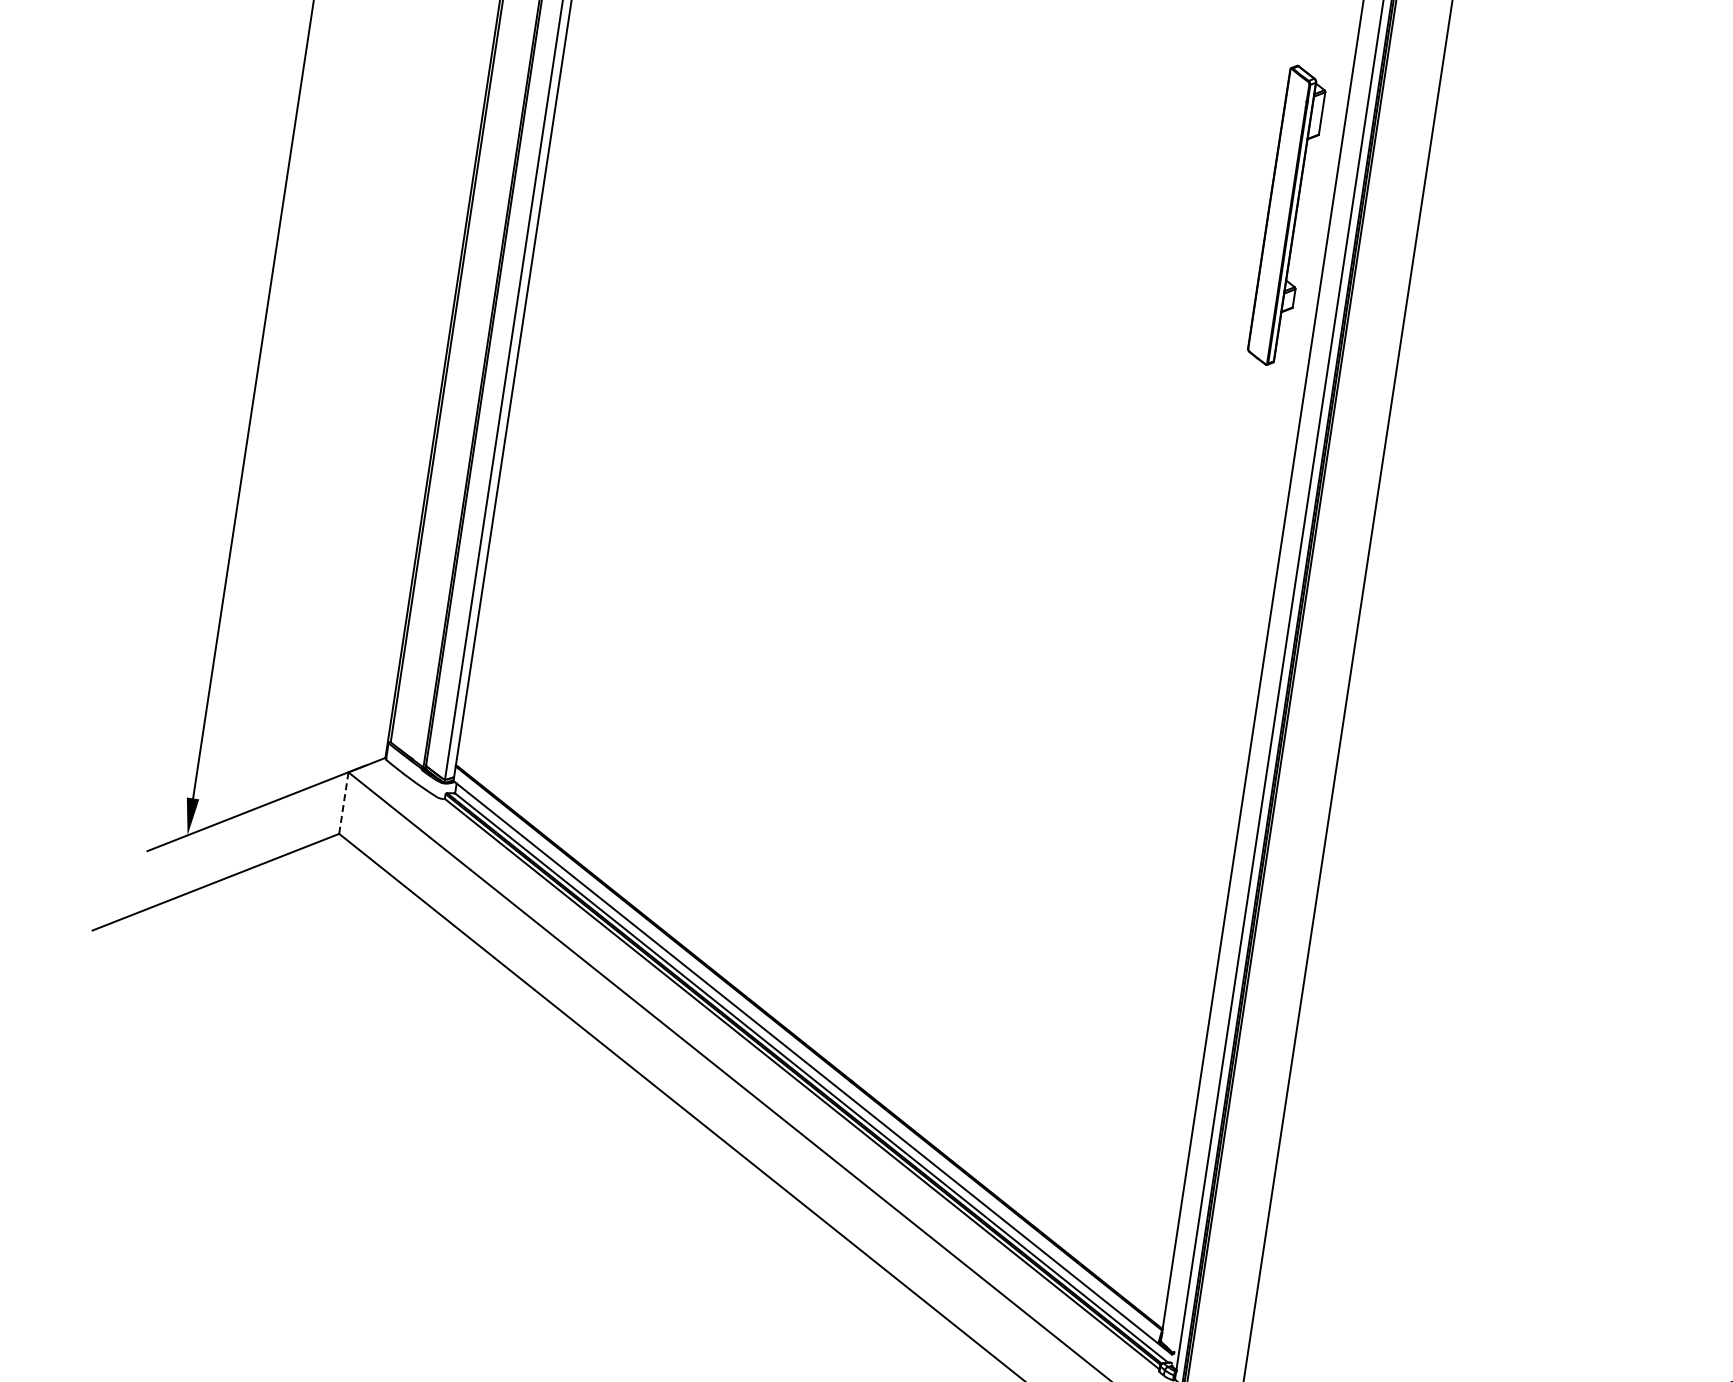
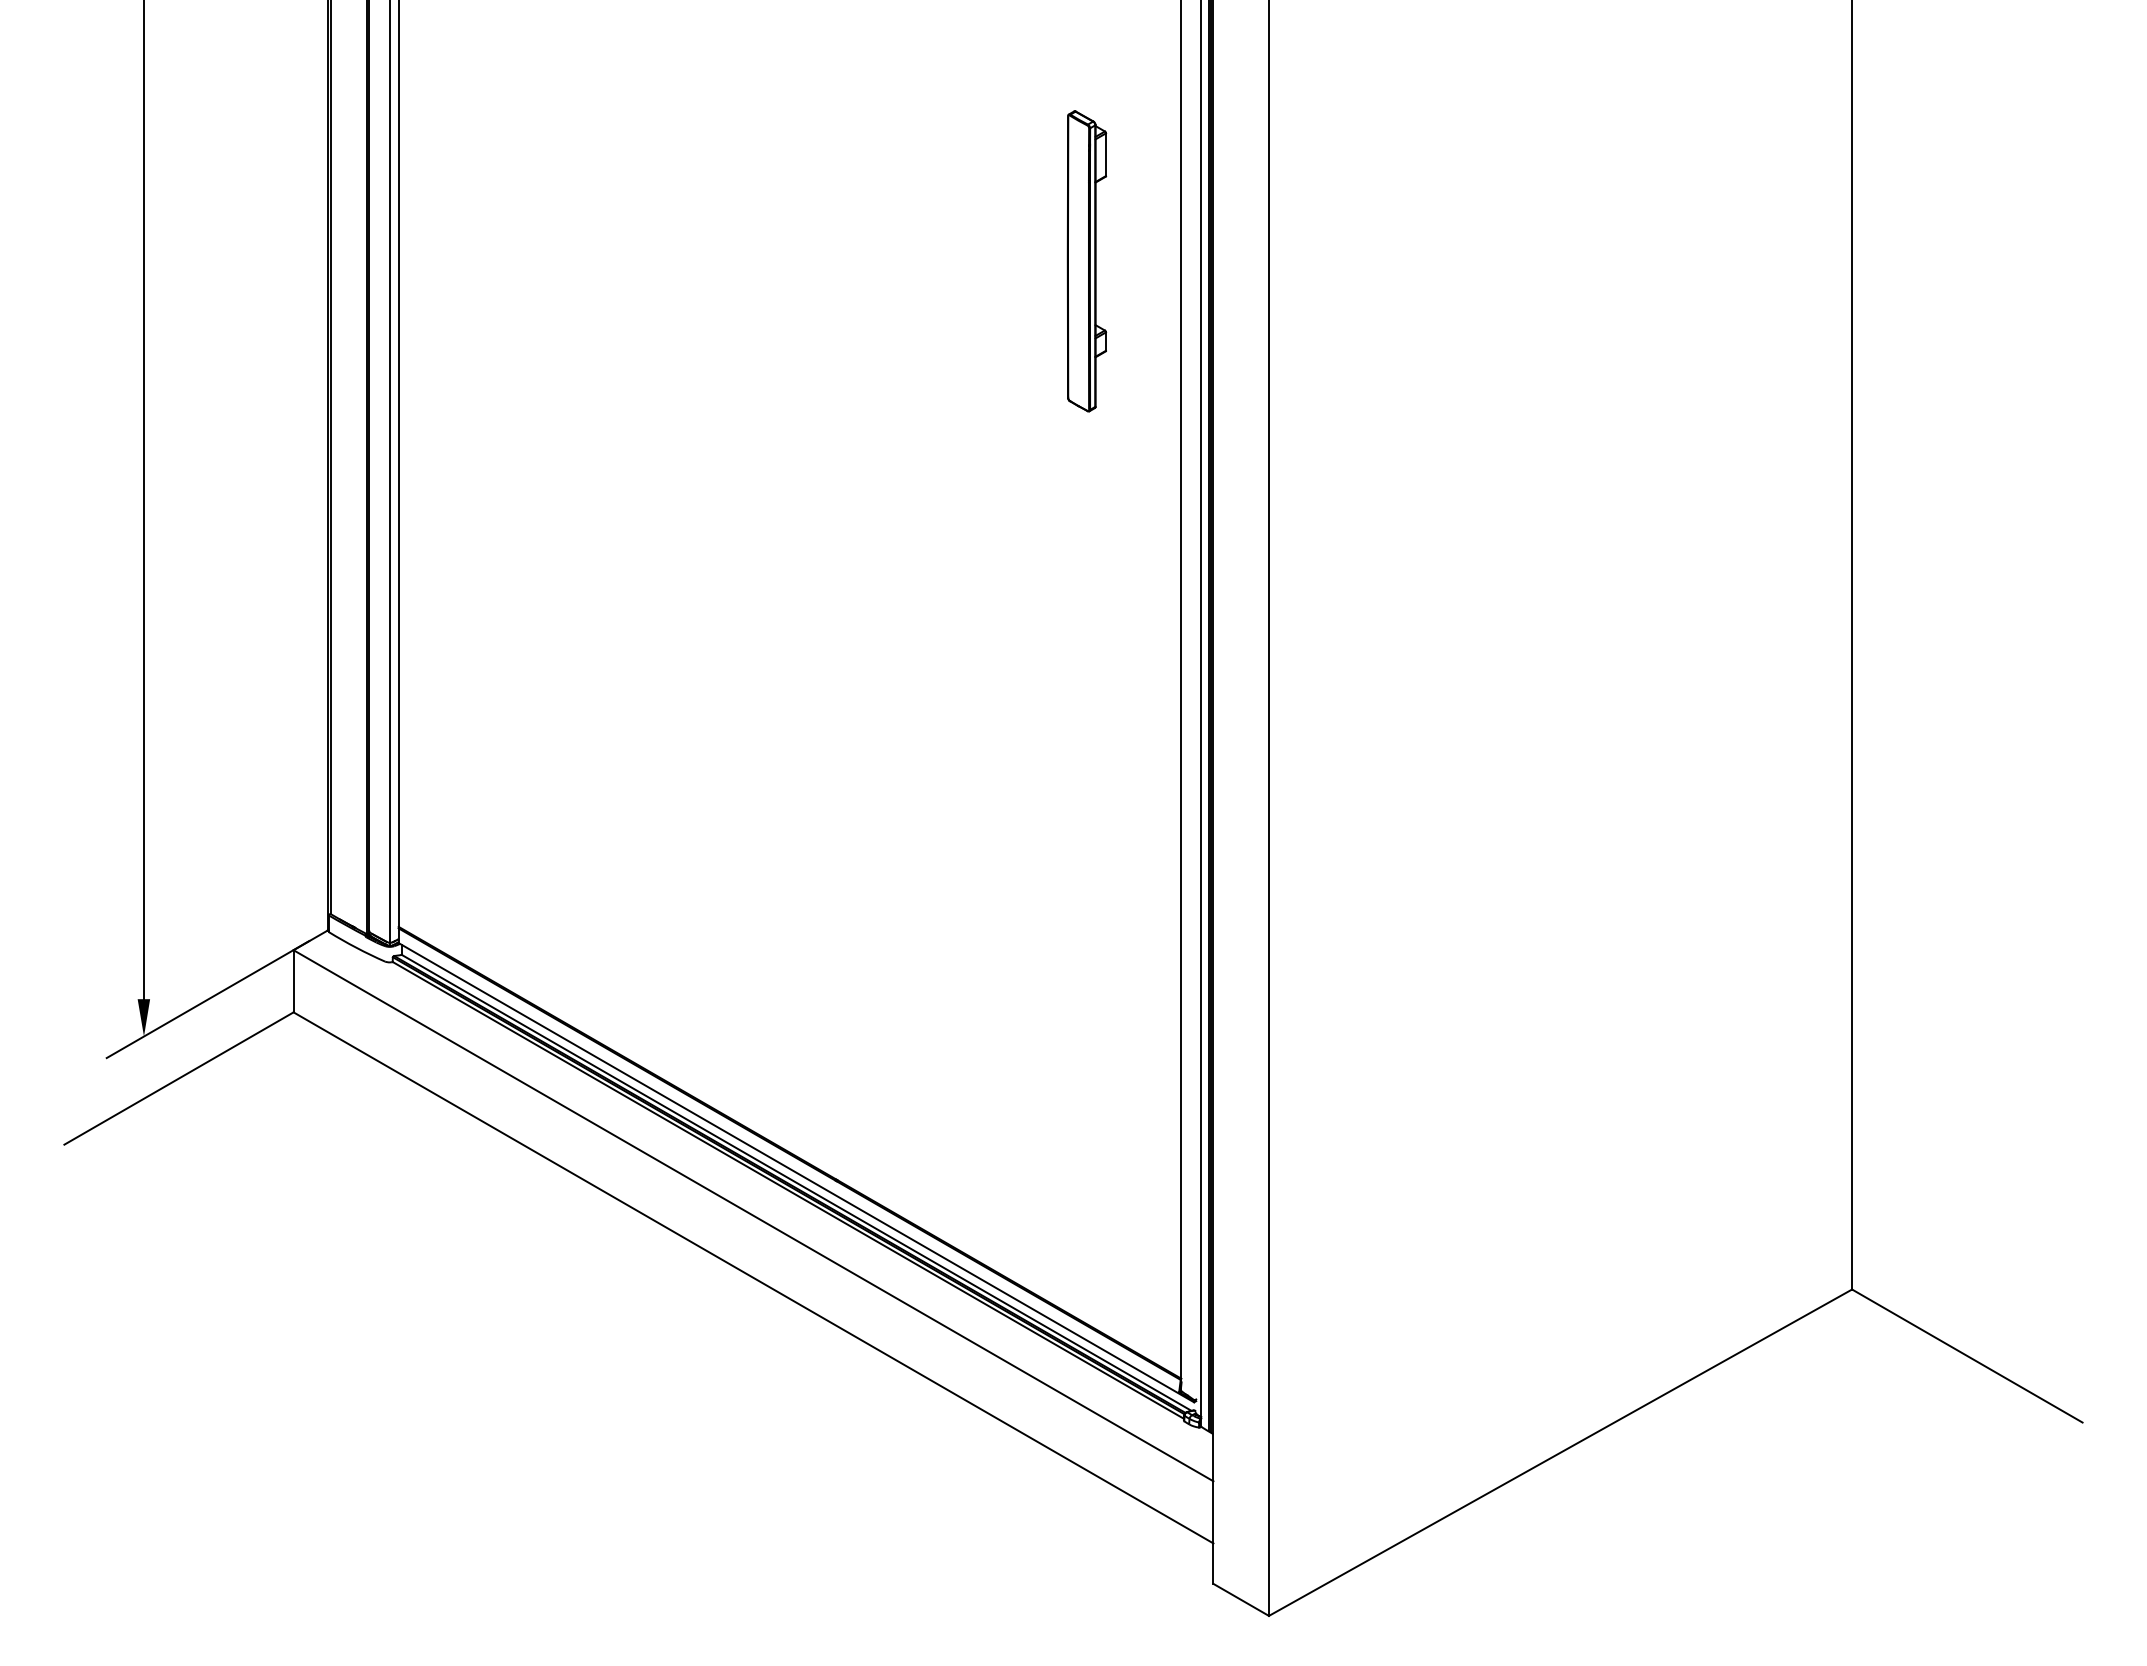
part: (1286, 216) -> (1086, 261), moved
line: (343, 803) -> (293, 981), dashed -> solid

